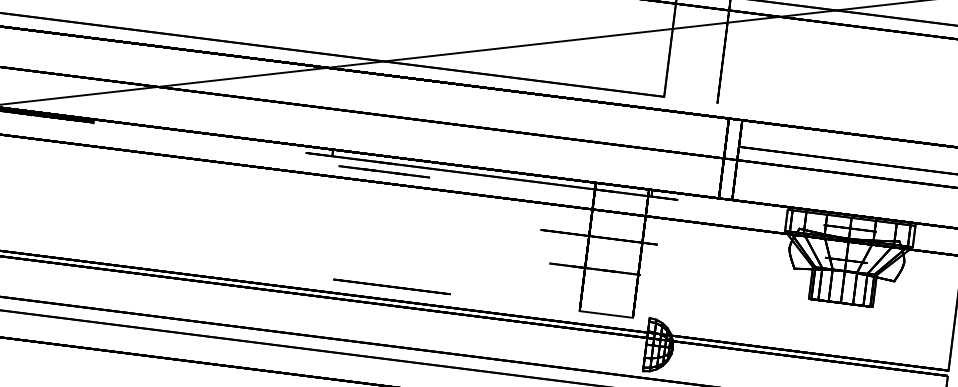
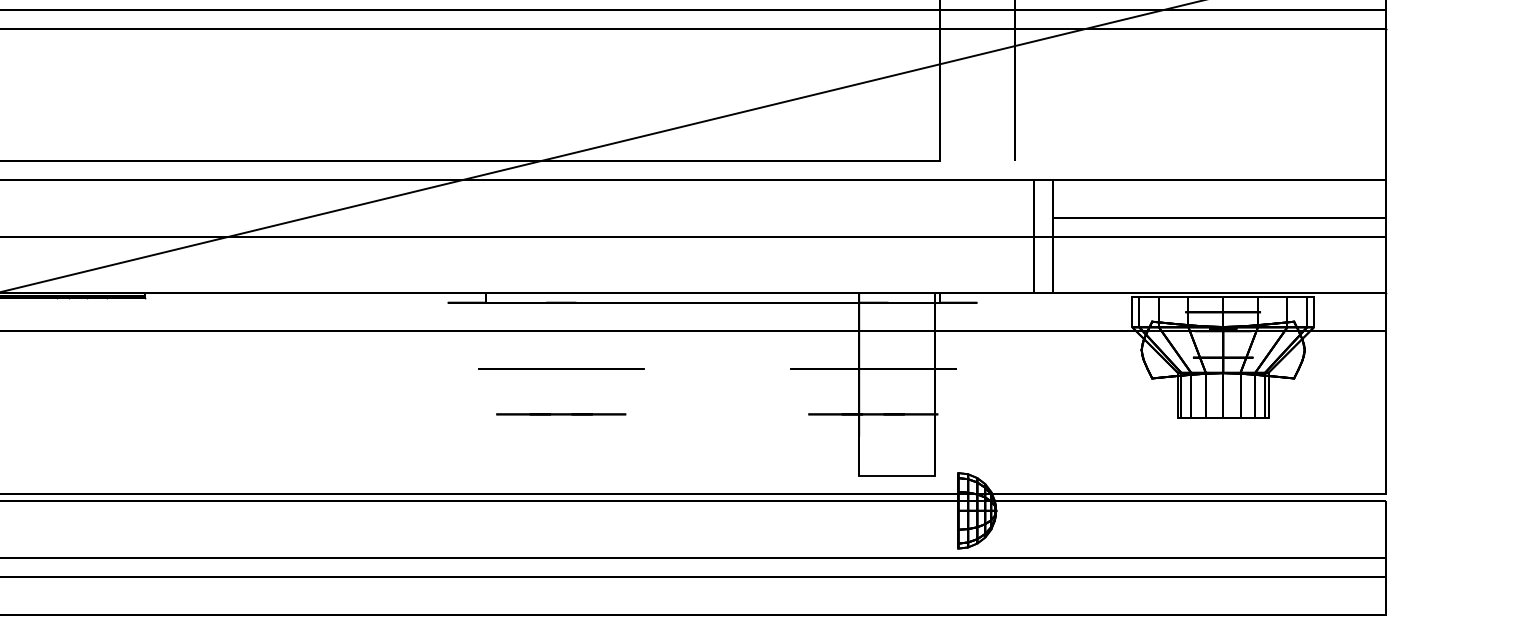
line: (384, 171) -> (561, 414), moved
circle: (392, 286) -> (561, 368), moved

